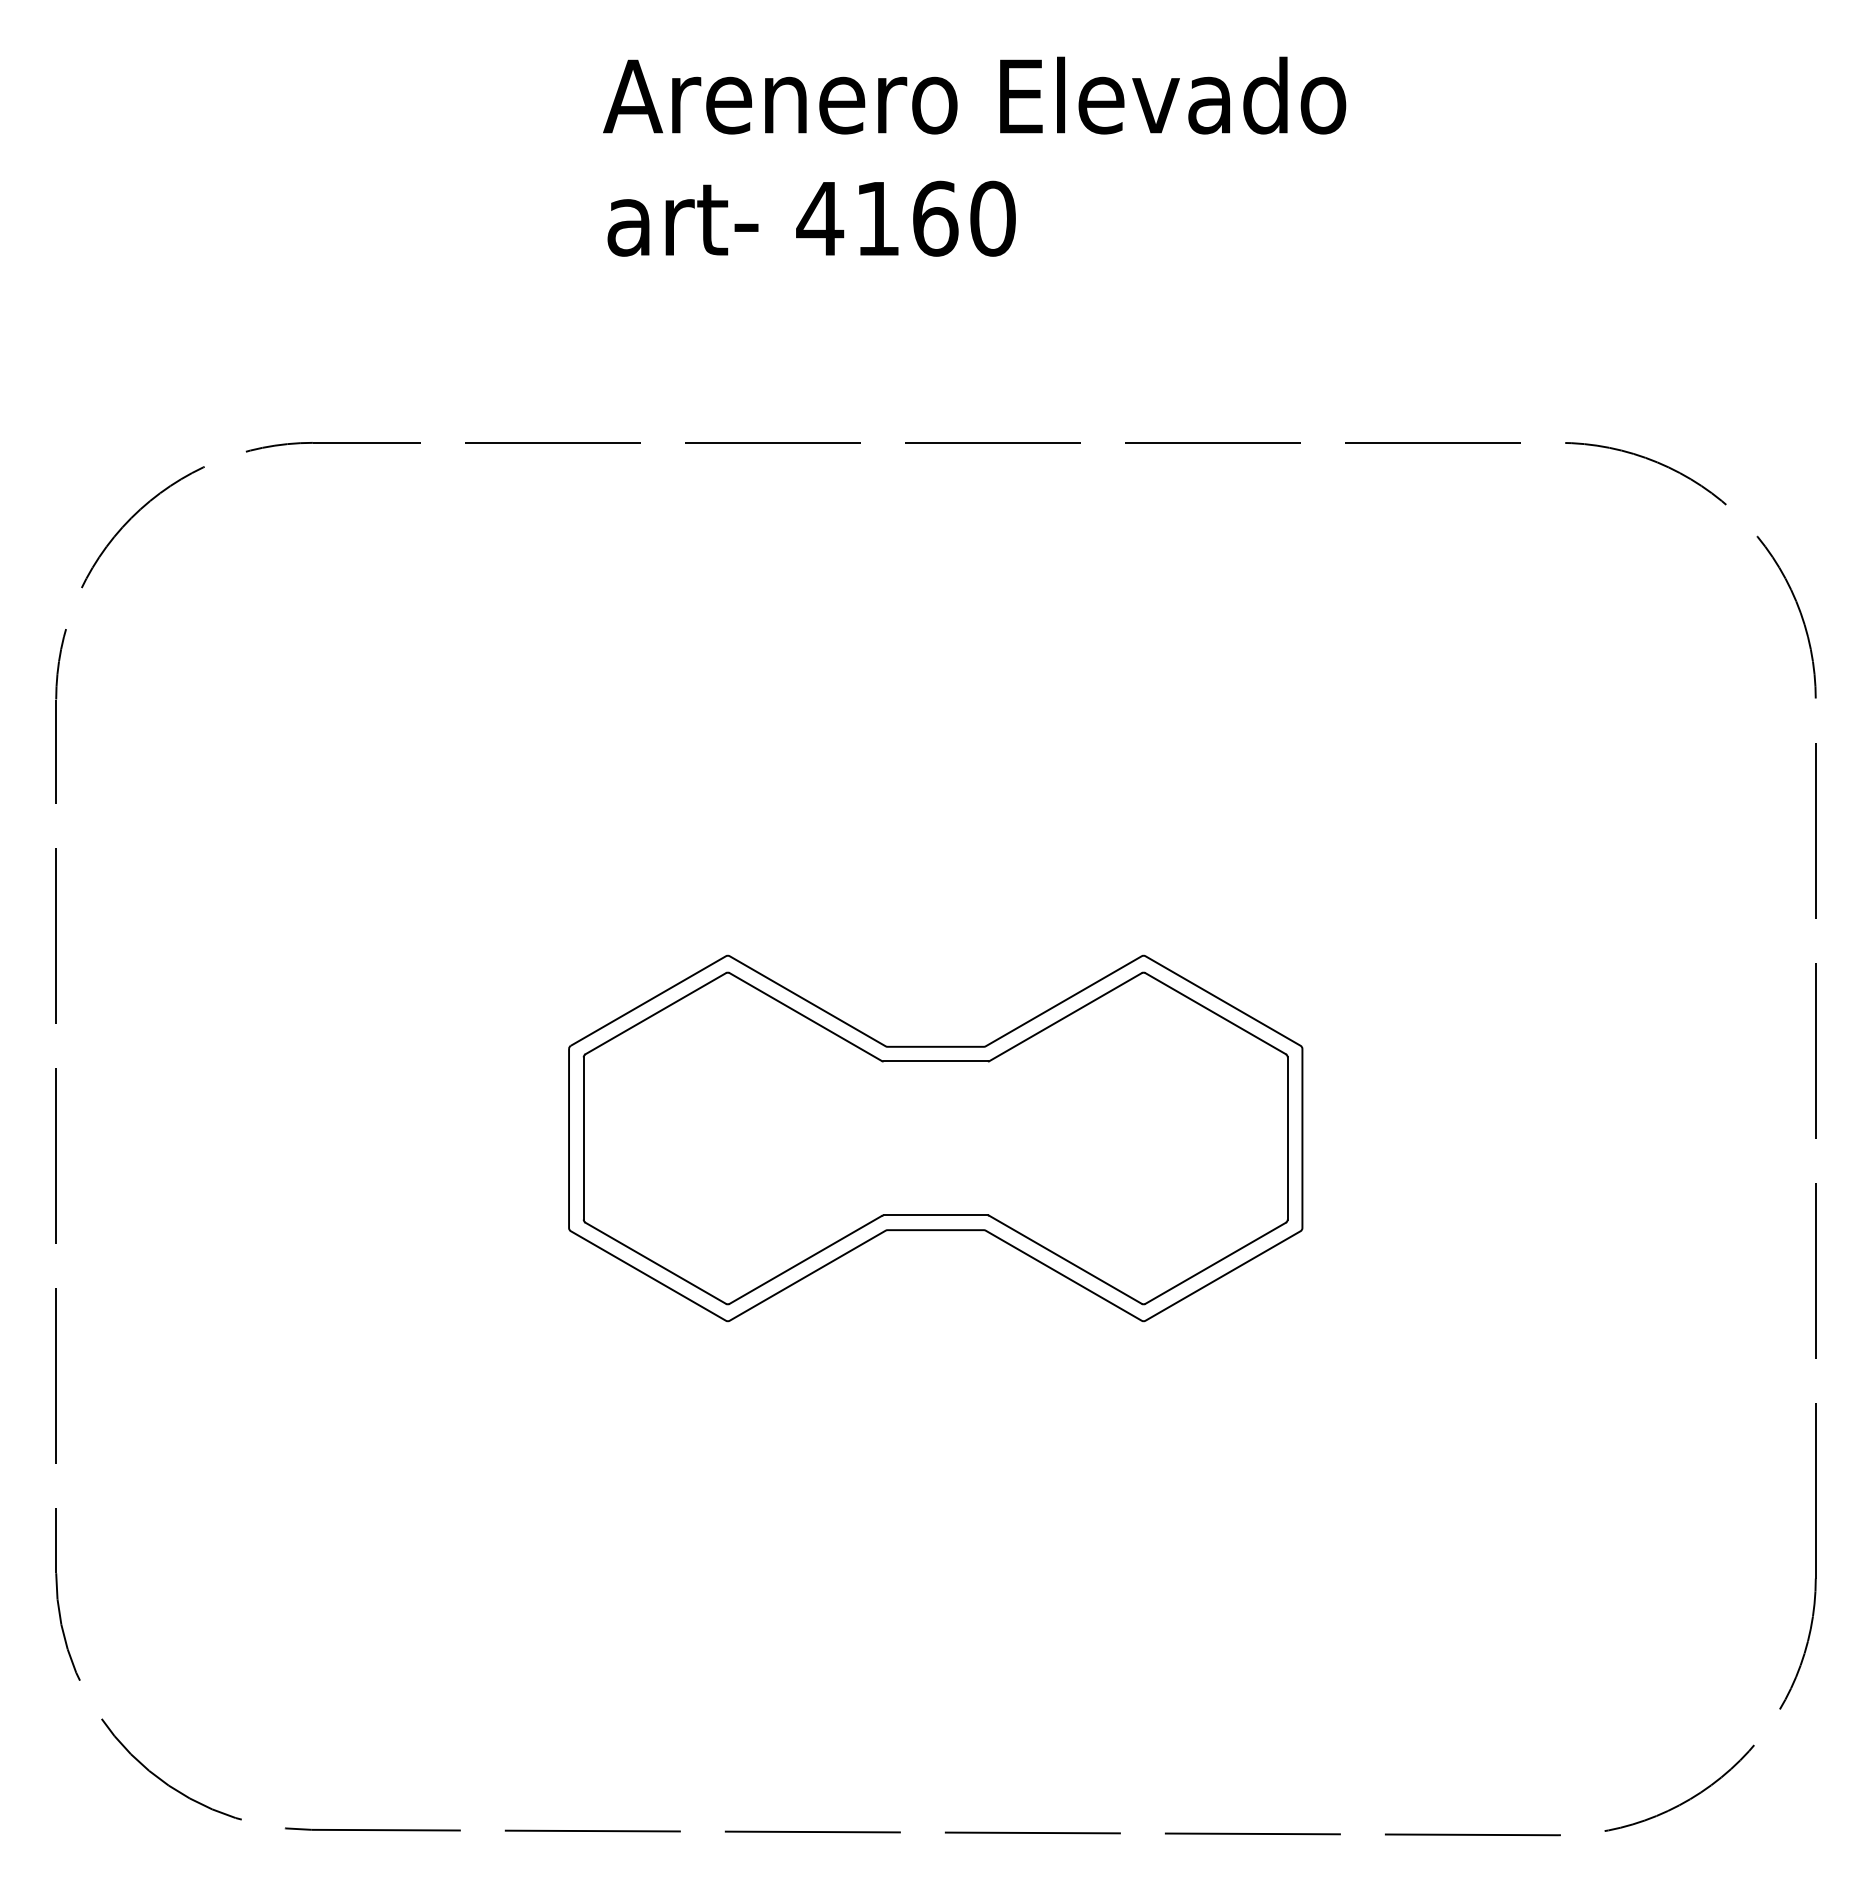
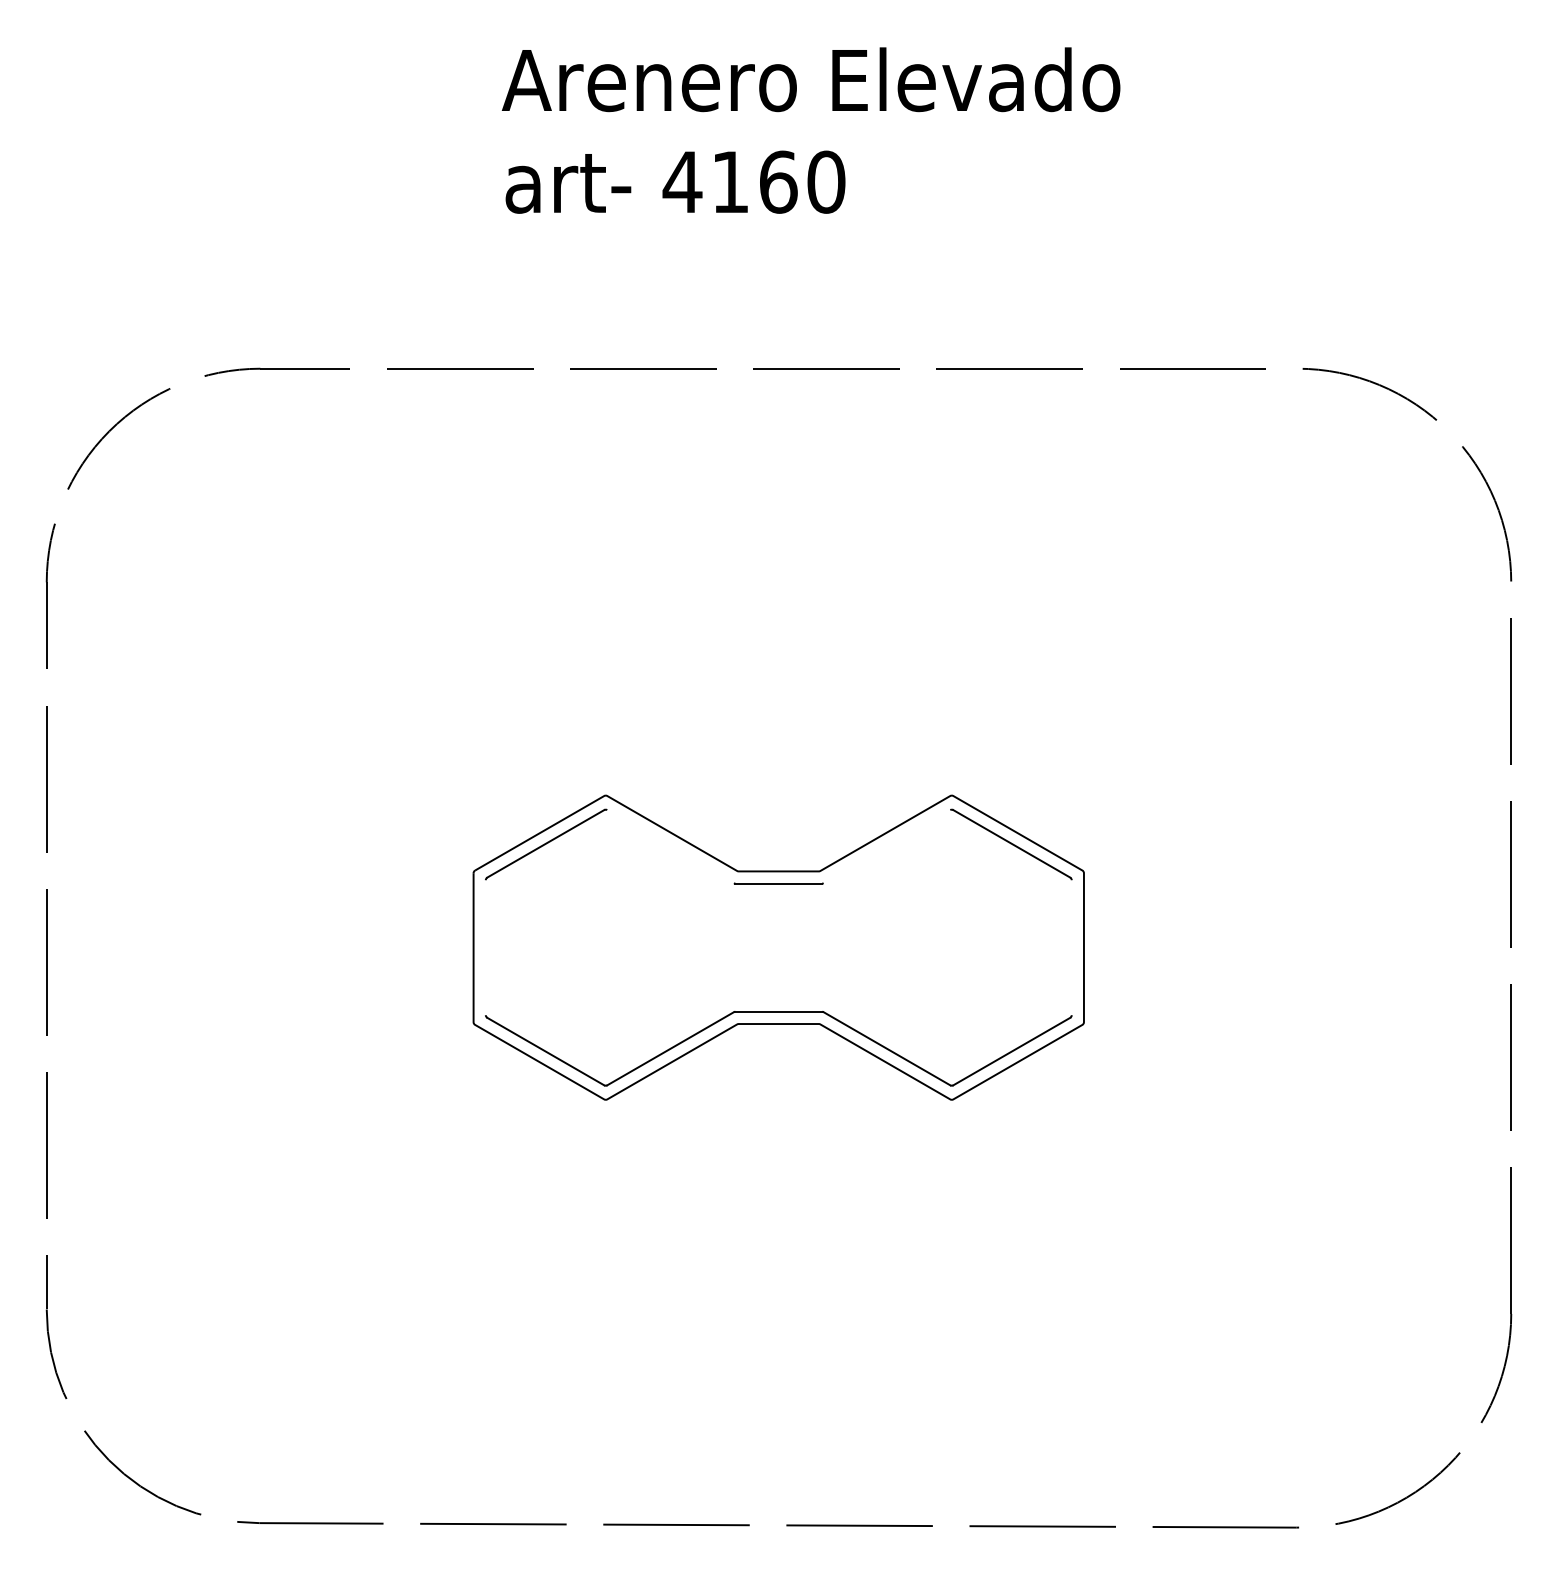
line: (805, 1017) -> (670, 847), removed
line: (1065, 1017) -> (886, 847), removed
line: (583, 1138) -> (485, 947), removed
line: (1287, 1138) -> (1071, 947), removed

